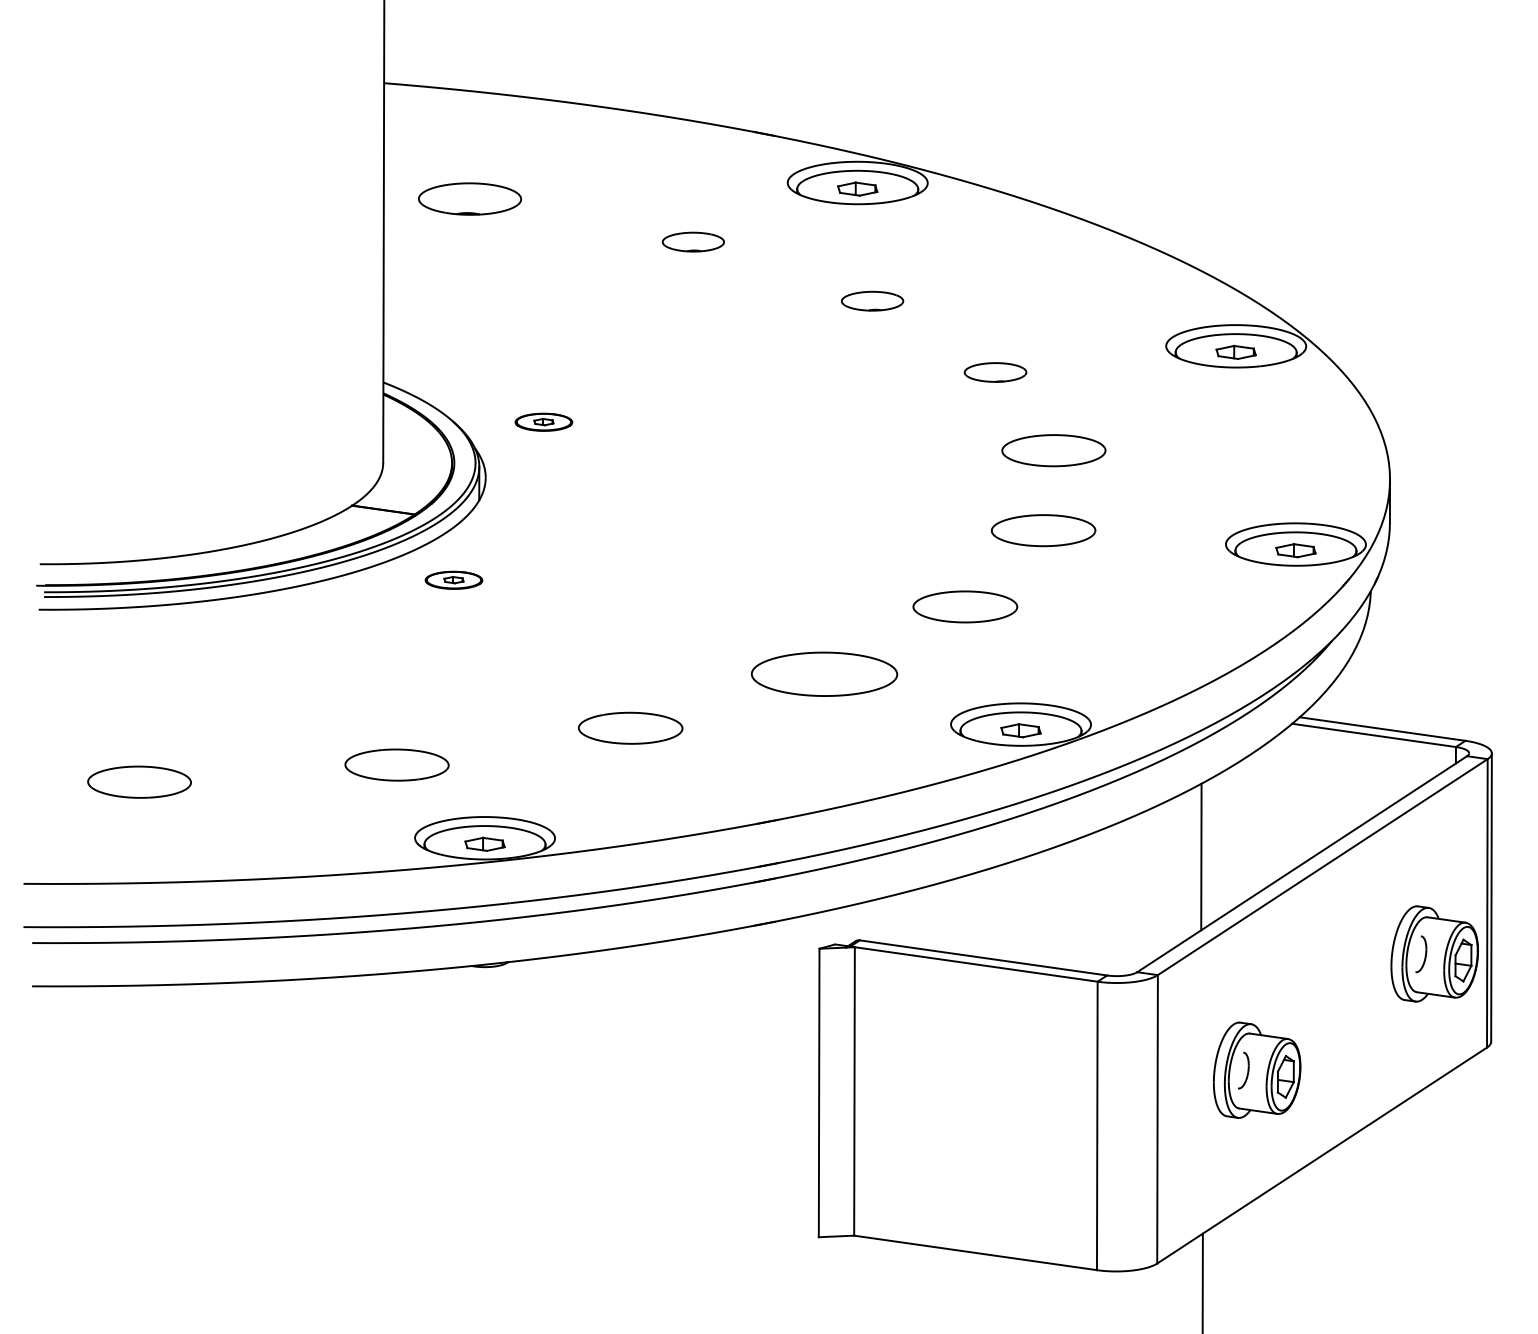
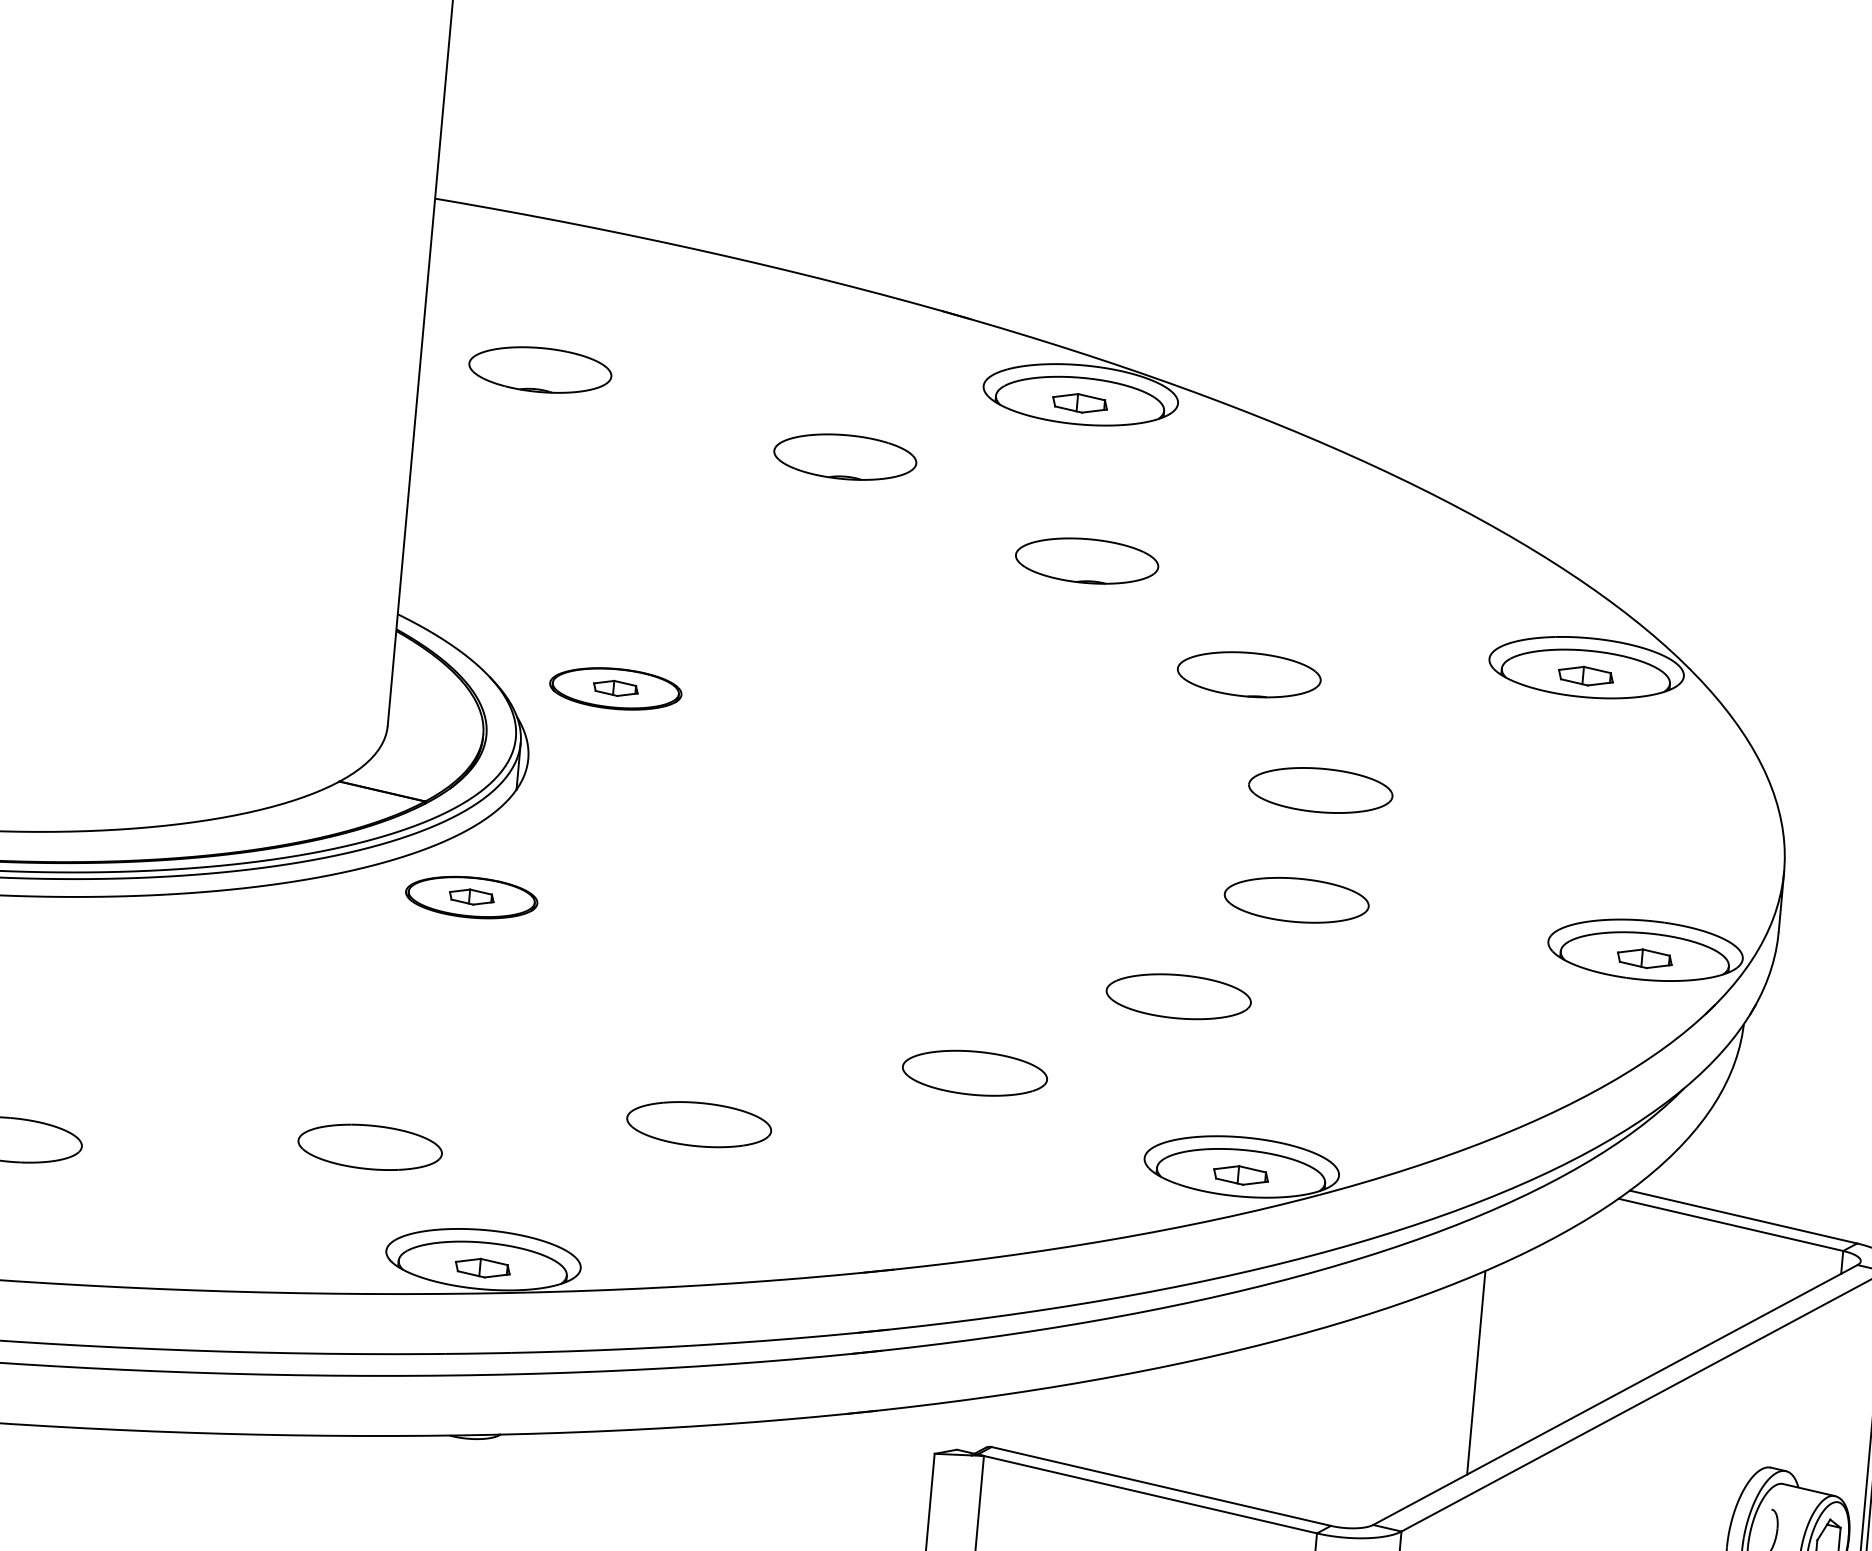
part: (693, 241) -> (845, 456), size x1.67
part: (872, 300) -> (1087, 559), size x1.67
part: (995, 372) -> (1249, 674), size x1.67
part: (543, 422) -> (615, 689), size x1.67
part: (453, 580) -> (471, 897), size x1.67
part: (824, 674) -> (974, 1073), size x0.71

